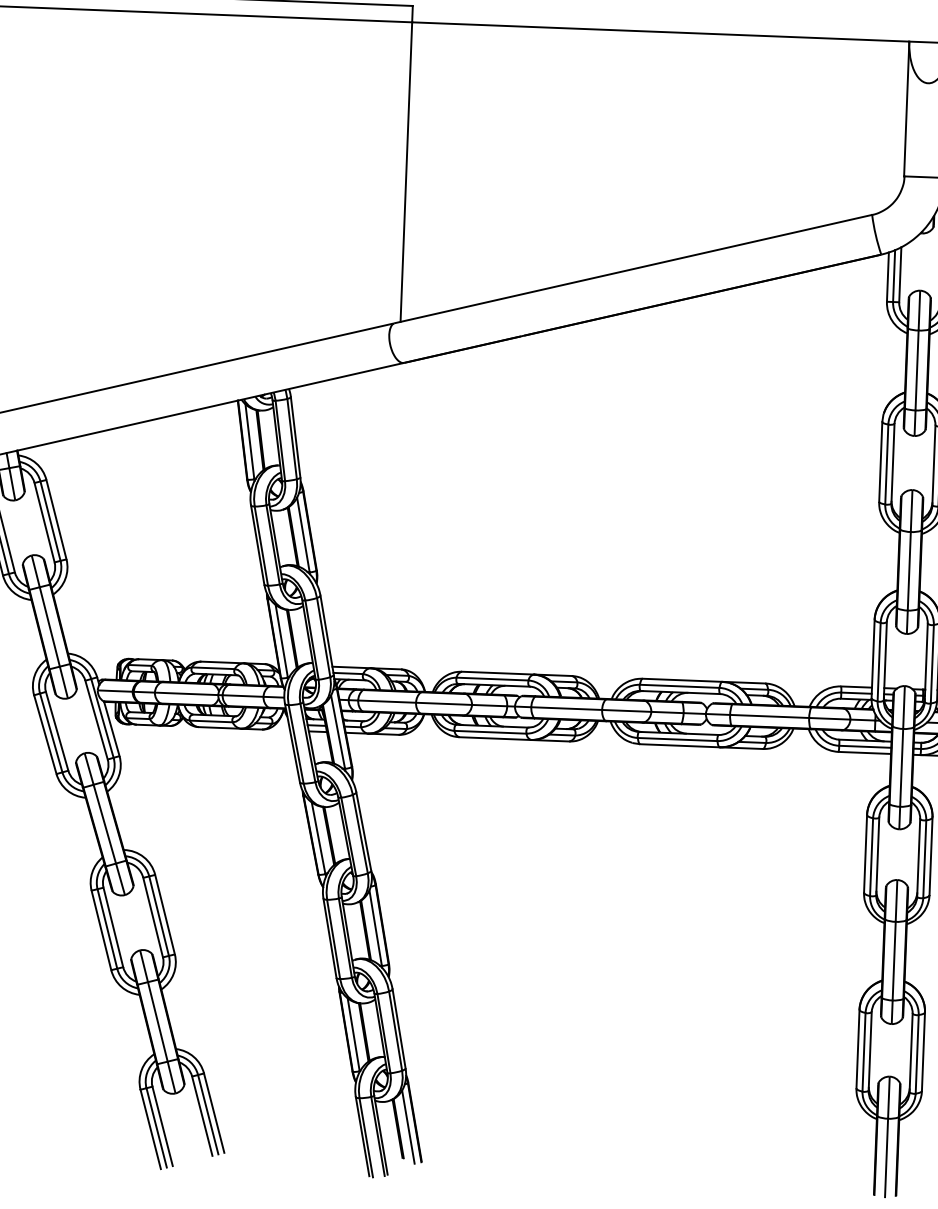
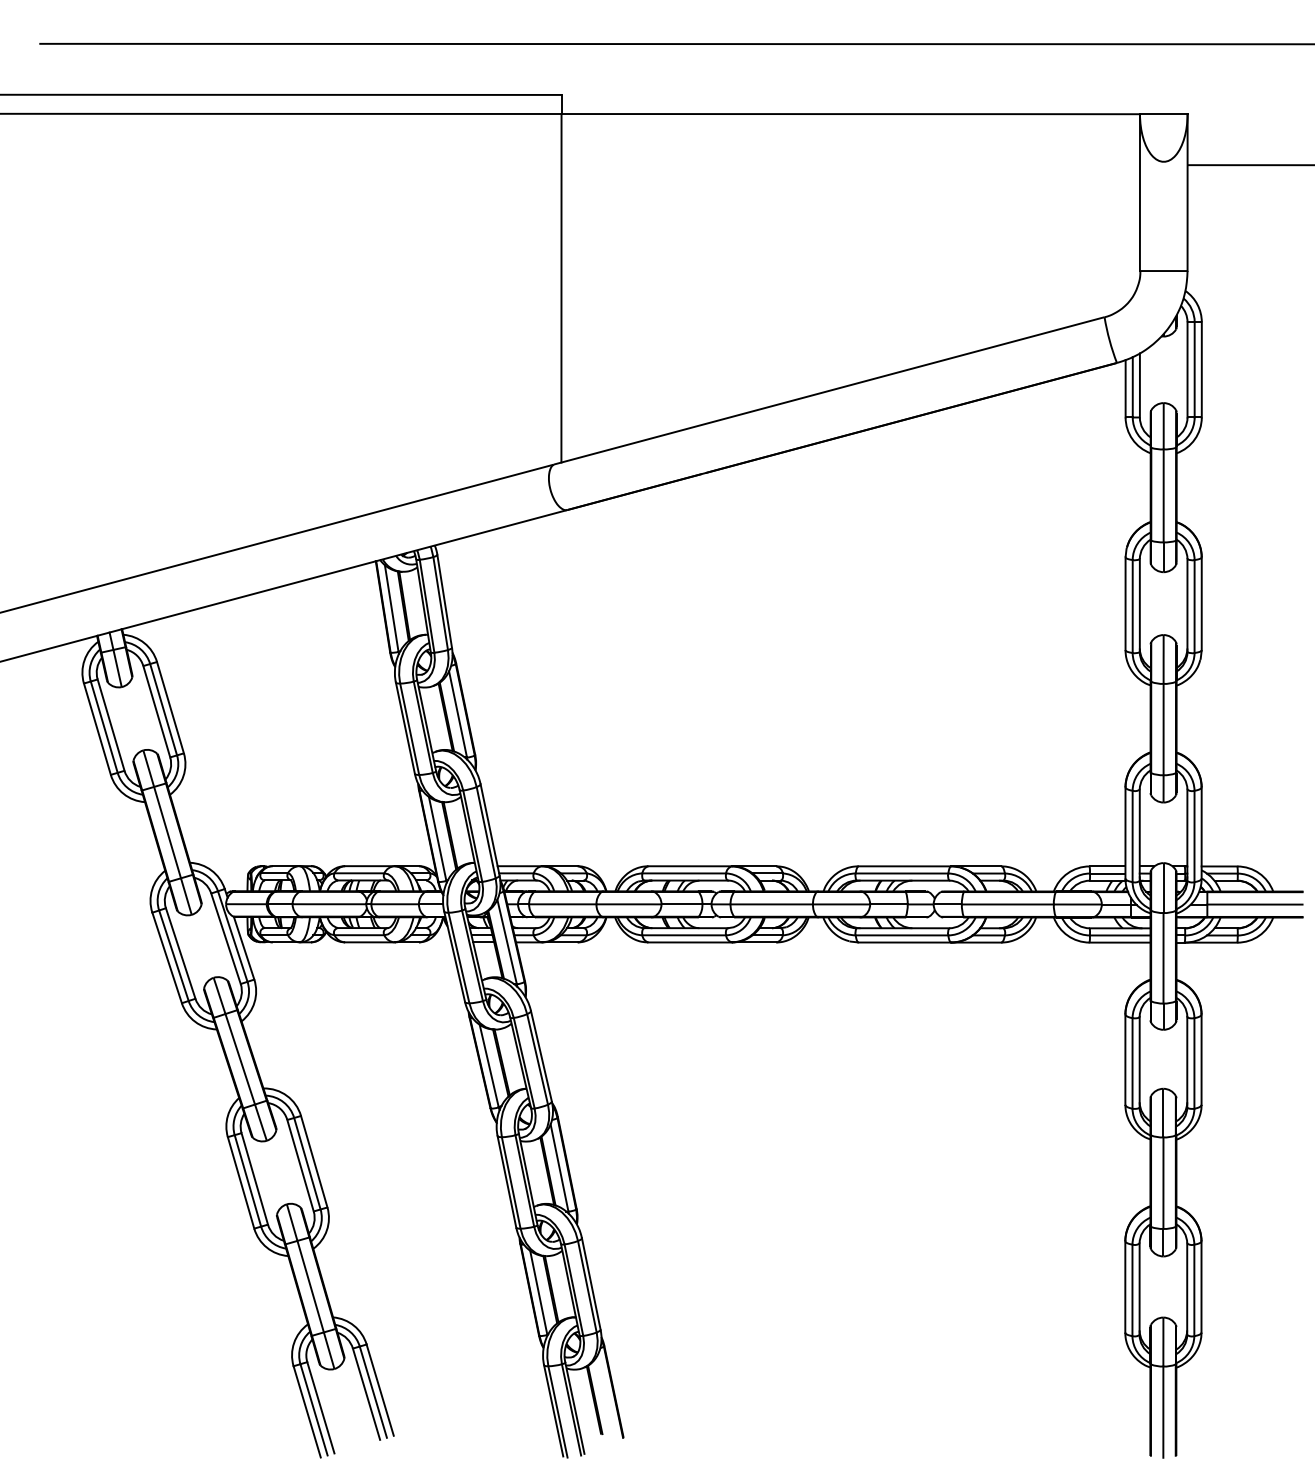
line: (408, 1126) -> (606, 1397), removed

